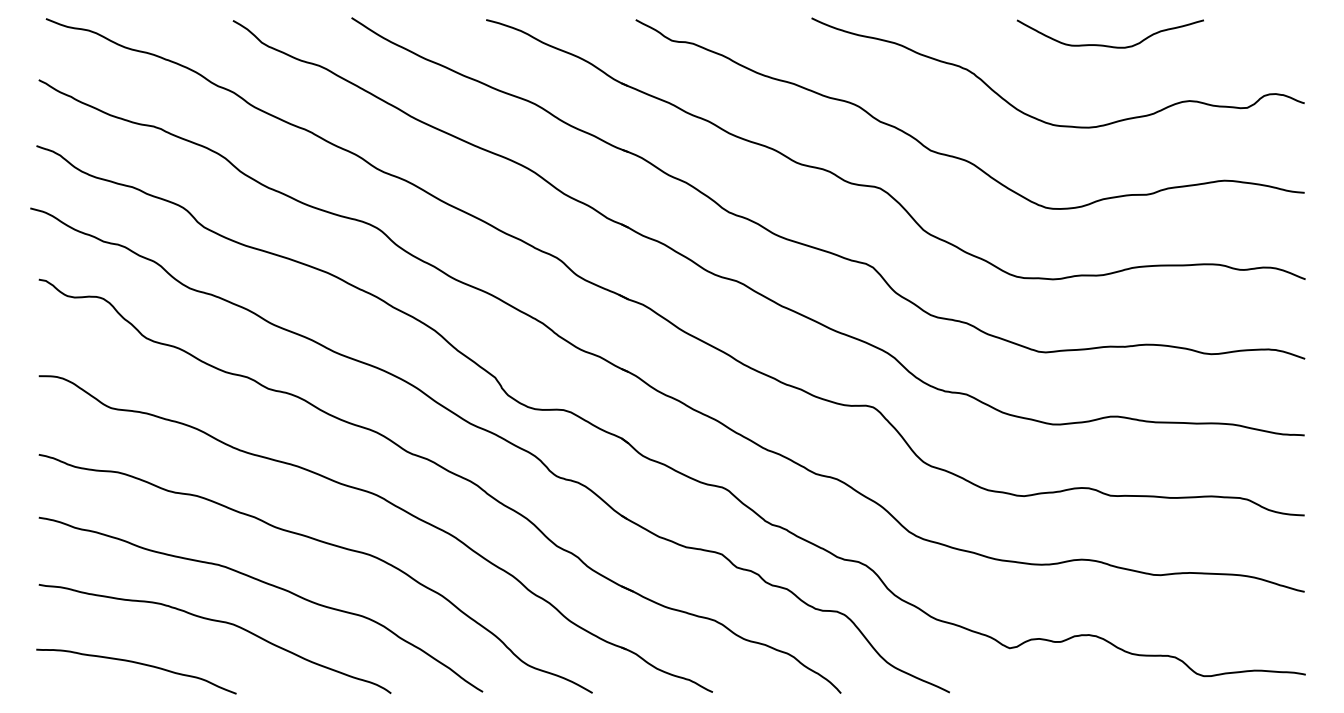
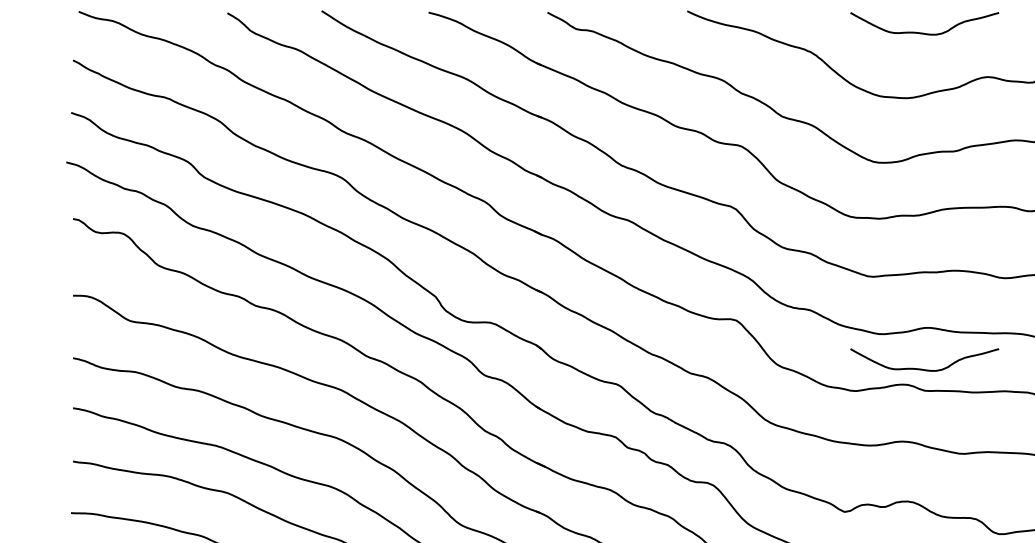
curve: (1109, 468) -> (924, 369), added

